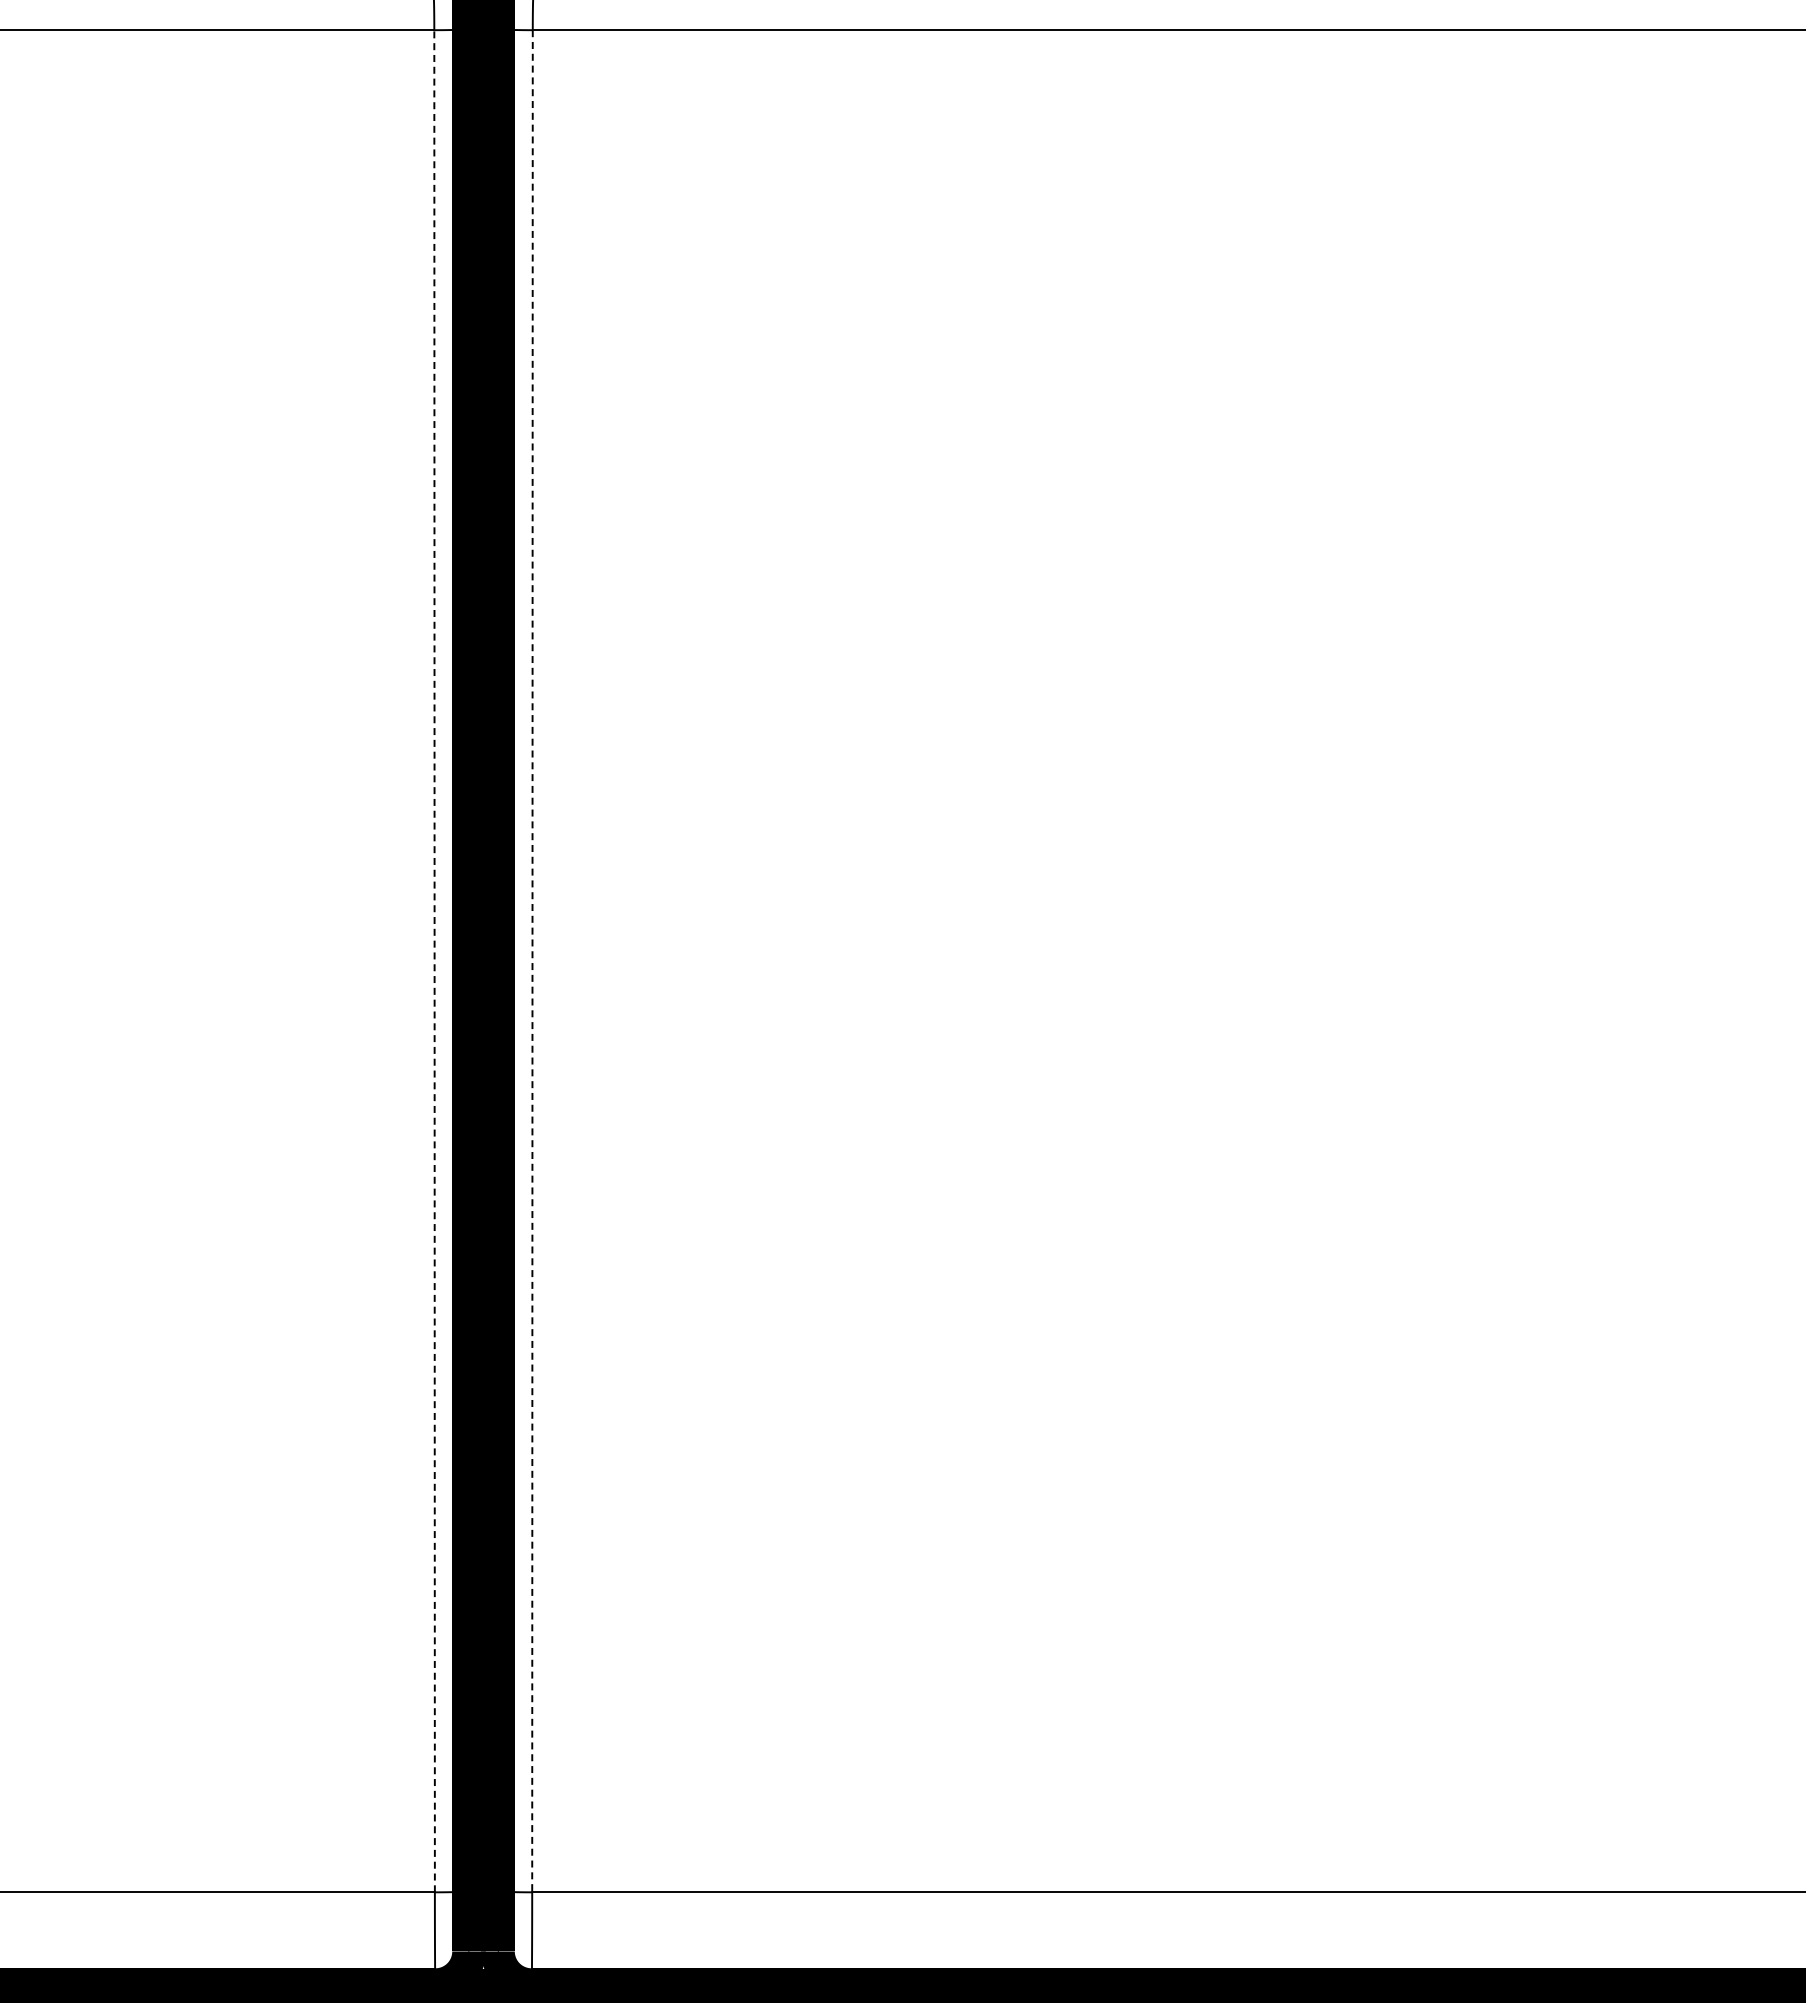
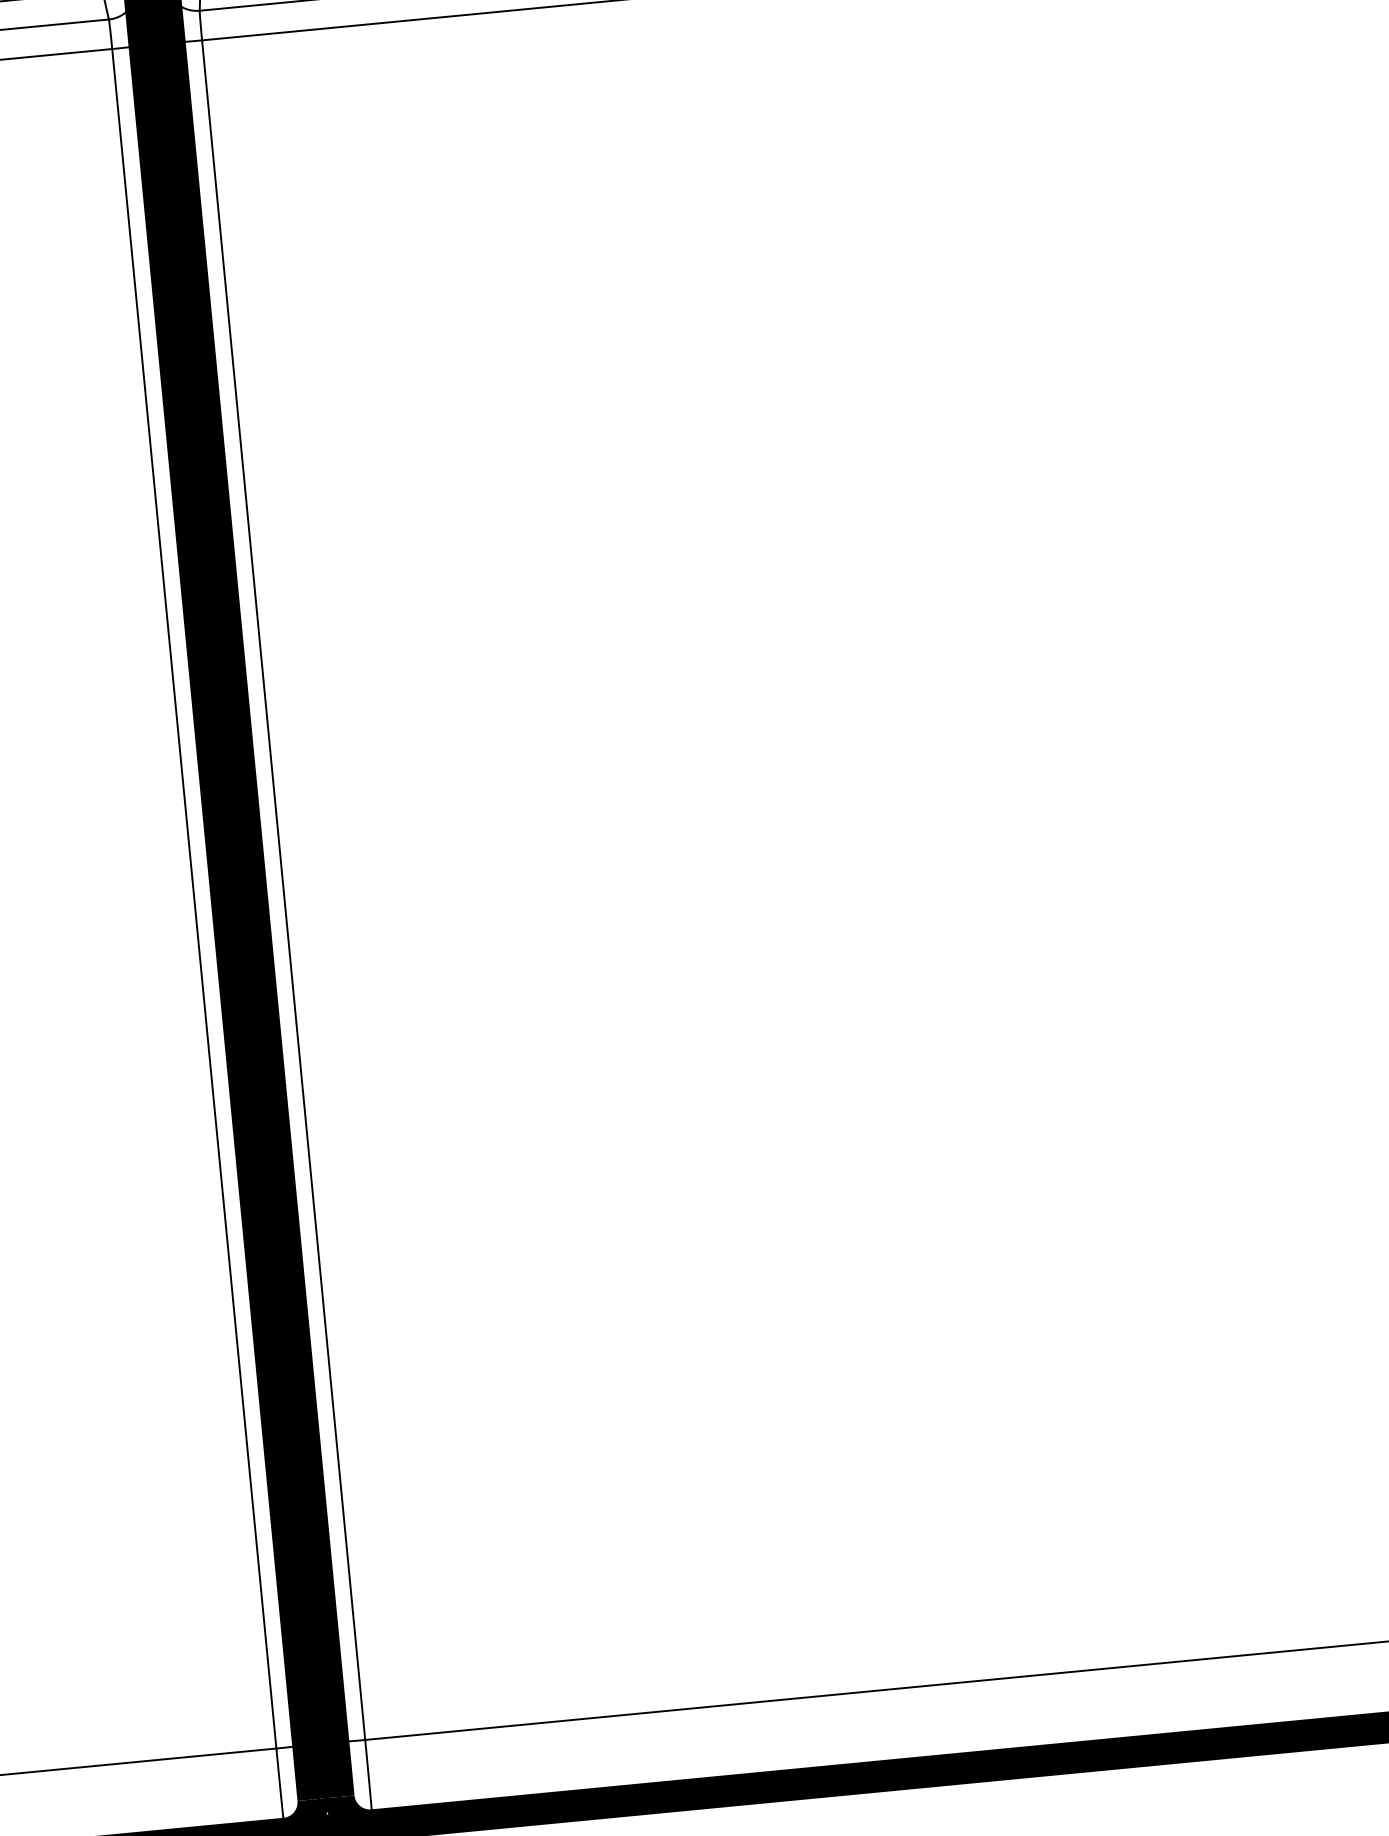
line: (434, 960) -> (194, 898), dashed -> solid
line: (532, 961) -> (283, 890), dashed -> solid

